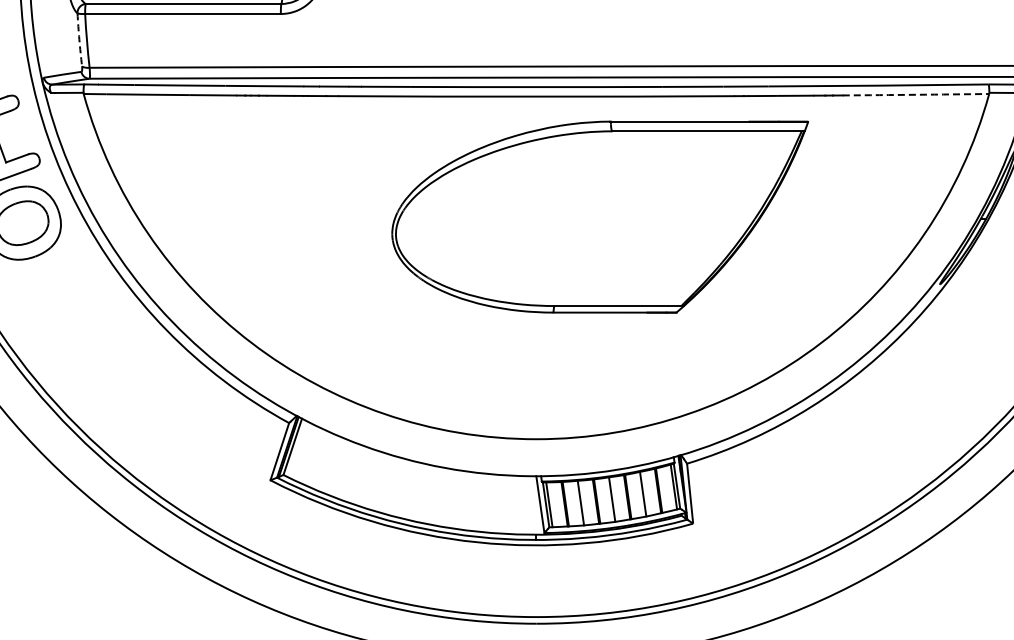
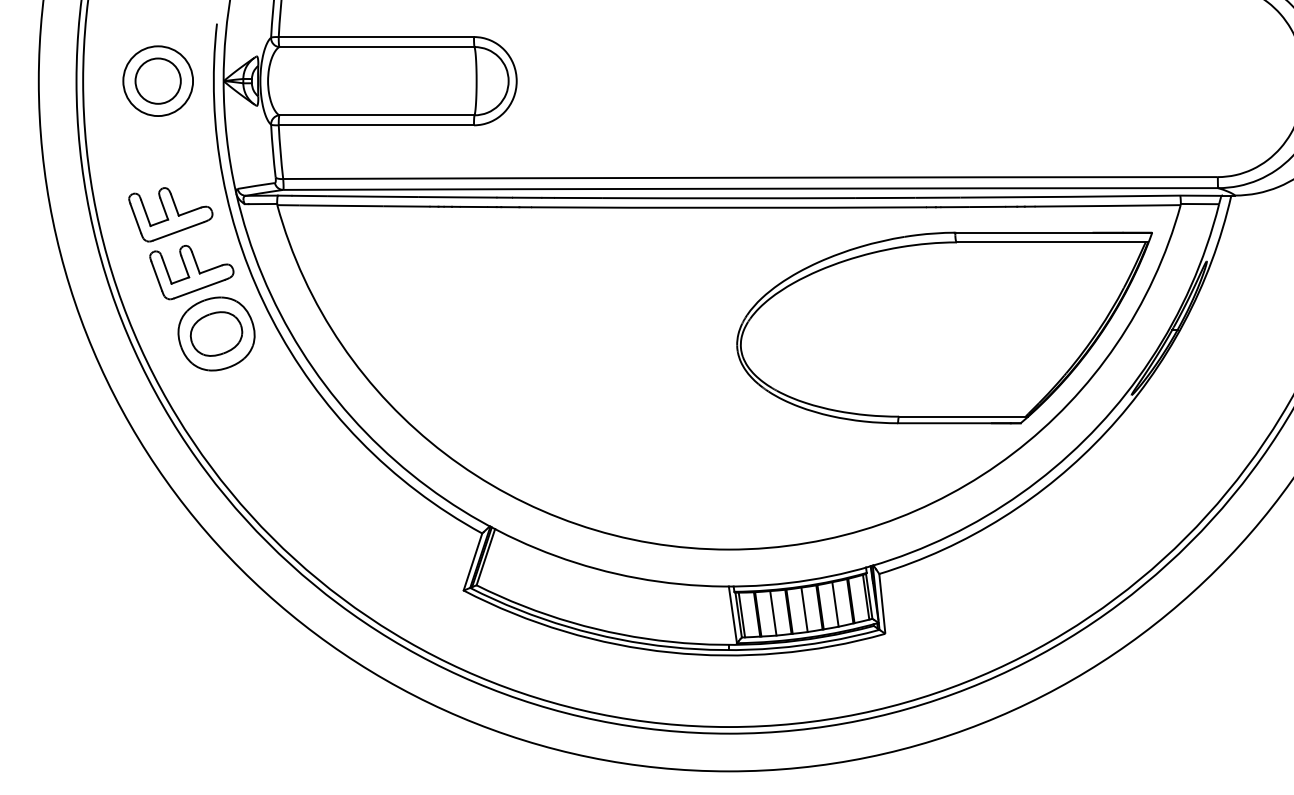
arc: (79, 40) -> (273, 151), dashed -> solid
arc: (915, 94) -> (1107, 205), dashed -> solid
part: (600, 216) -> (944, 327), moved

